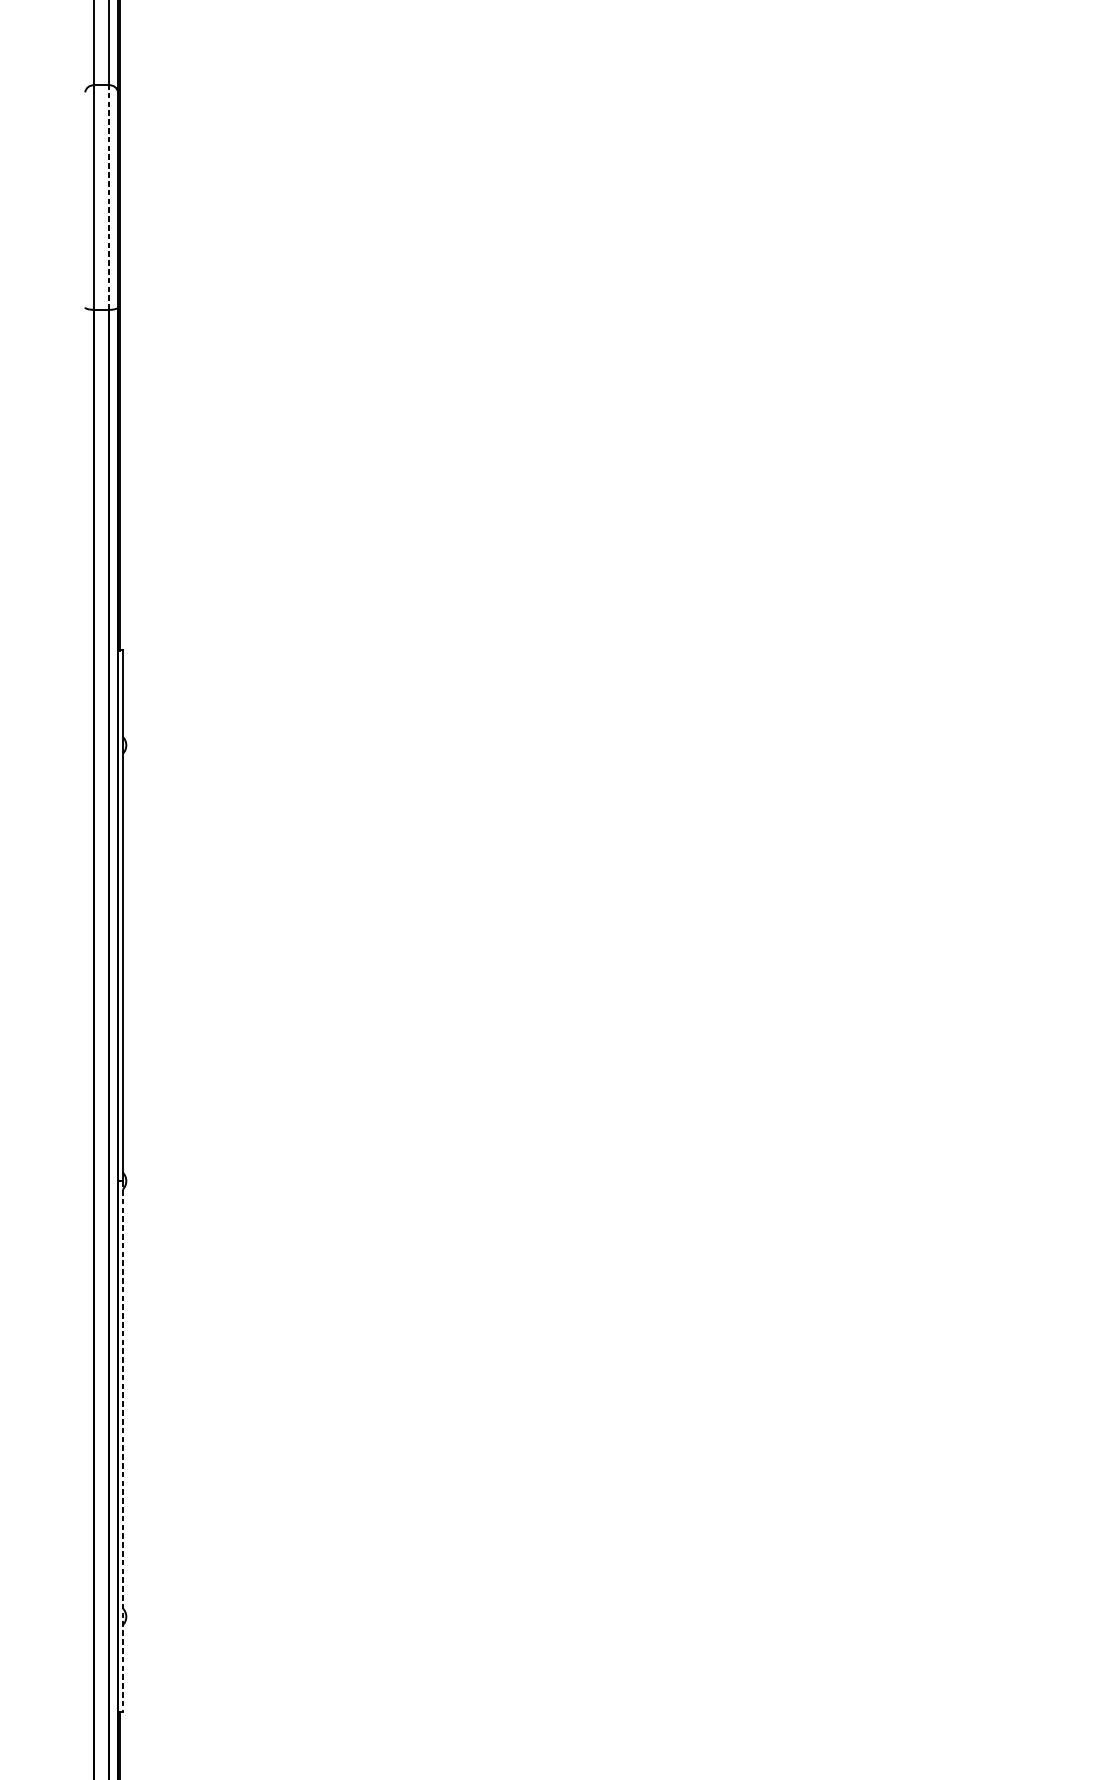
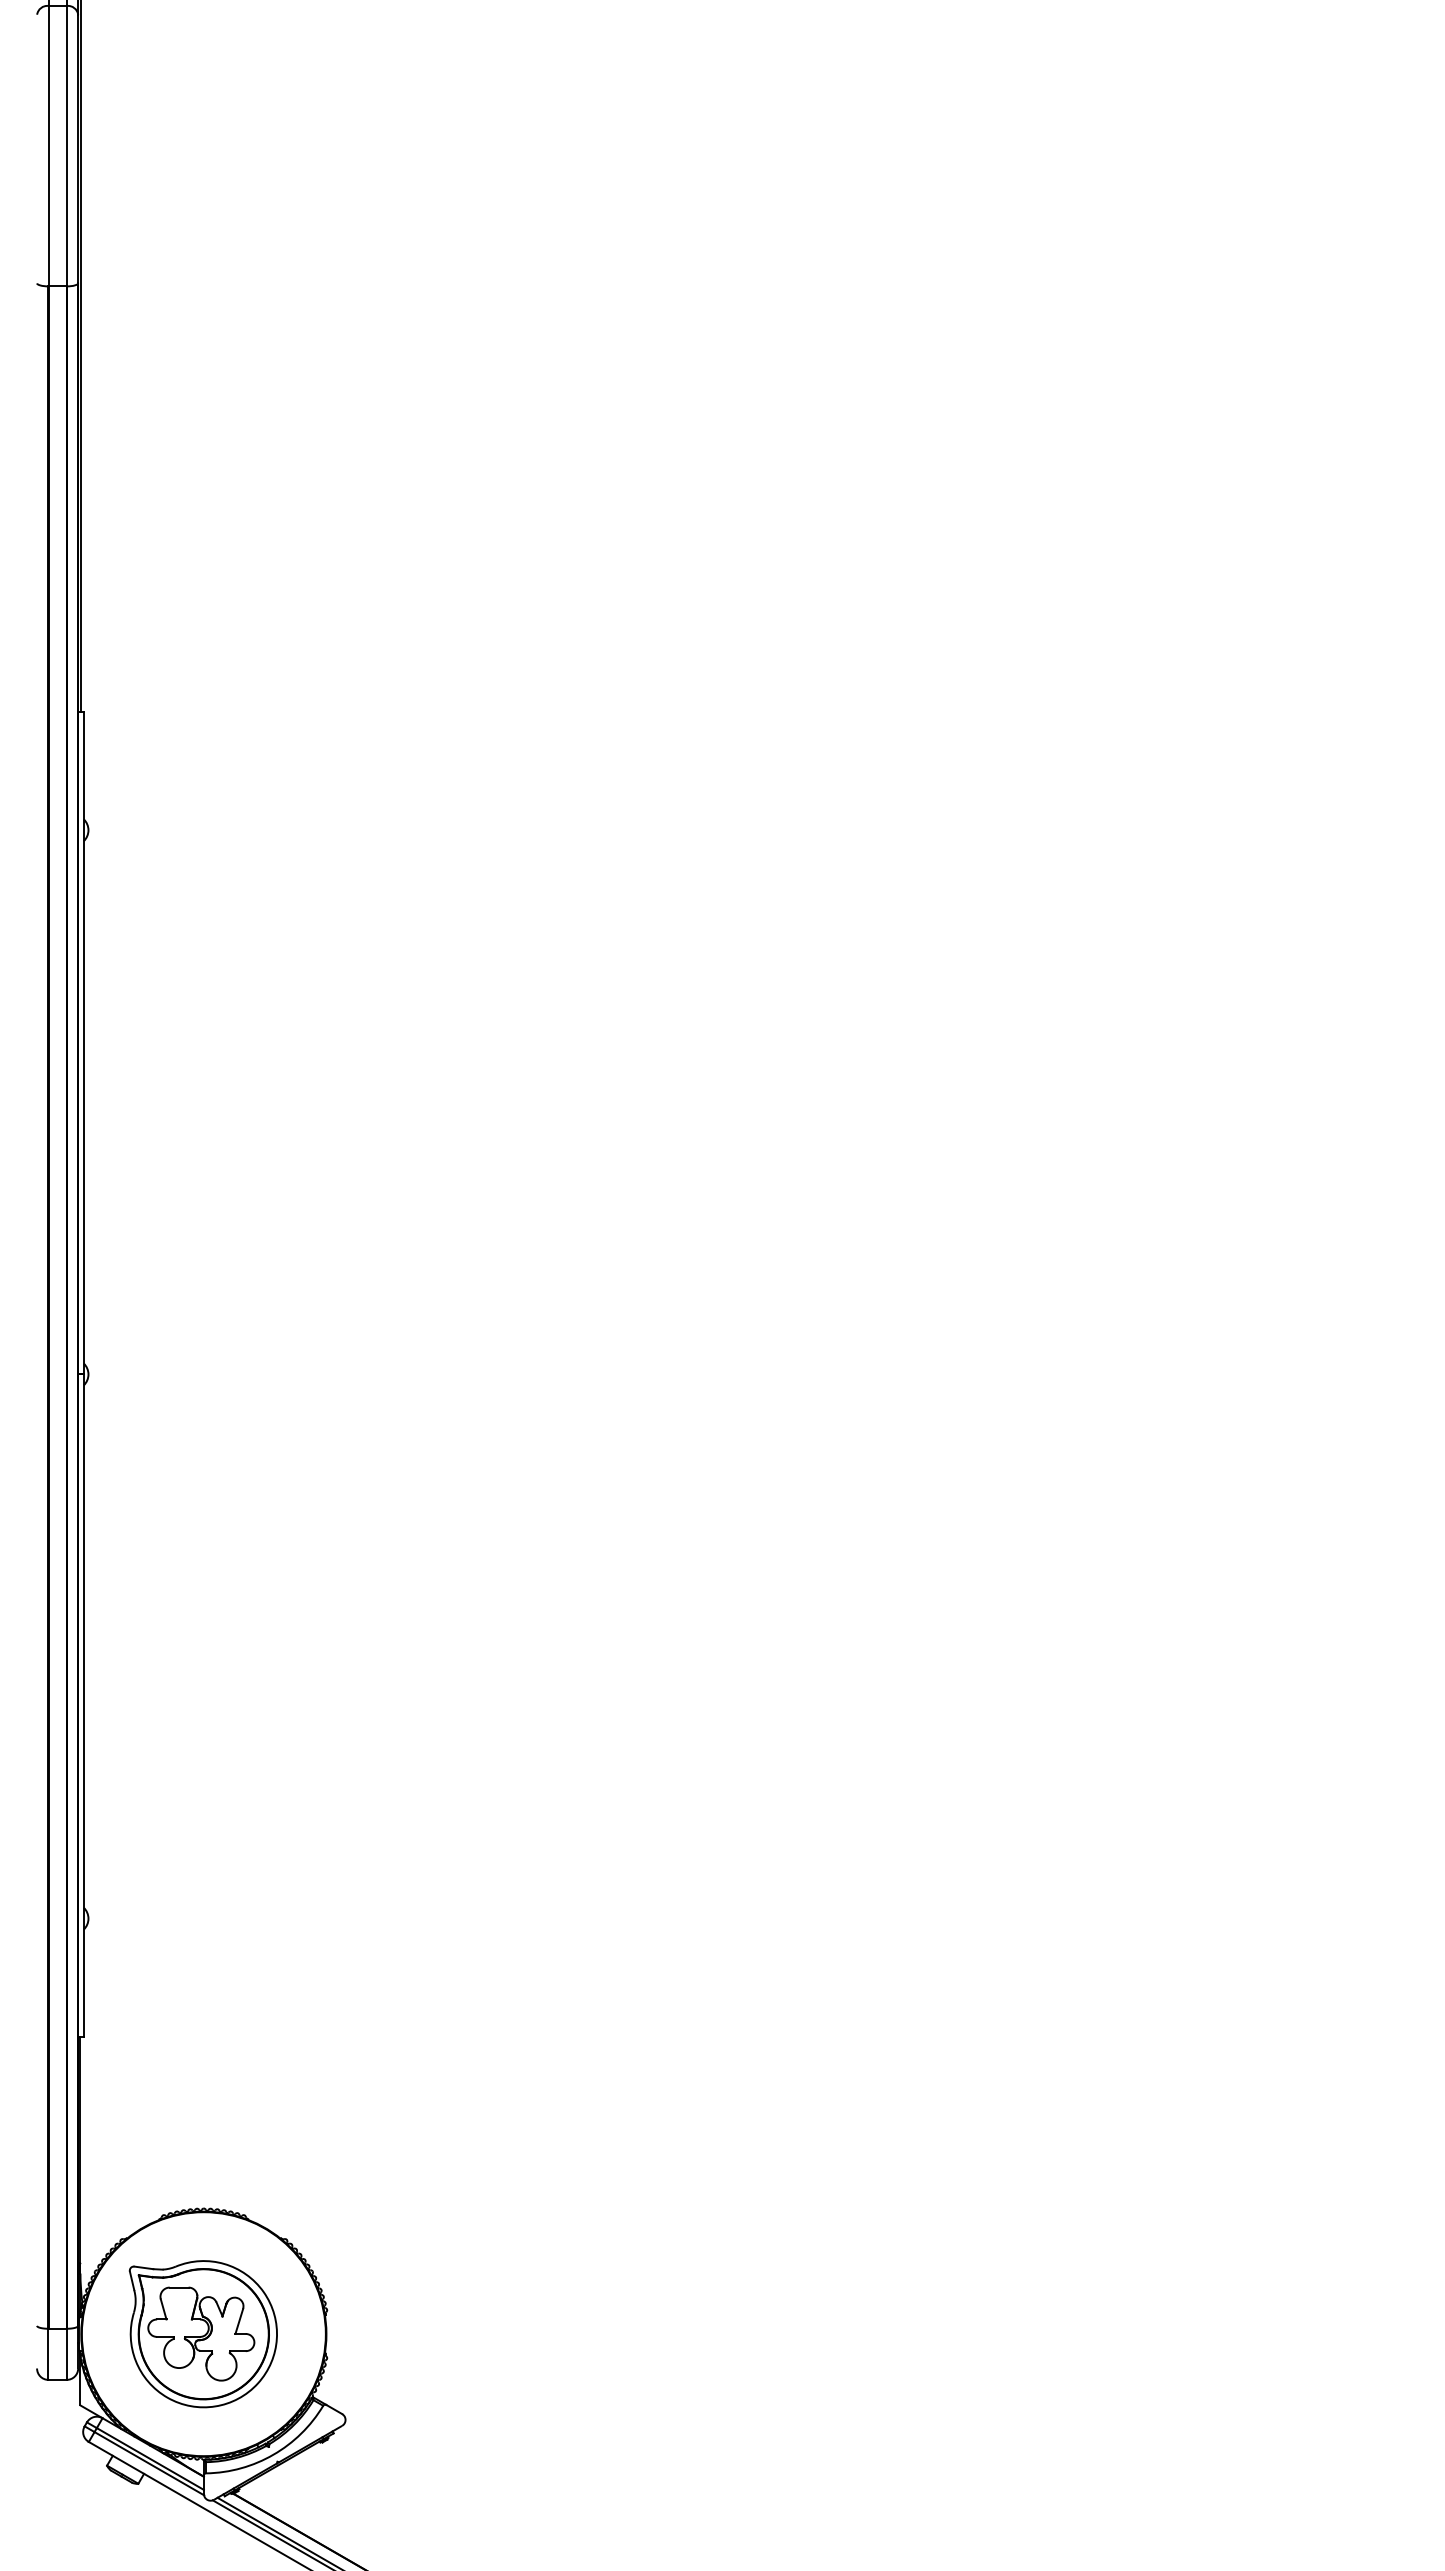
line: (108, 197) -> (66, 145), dashed -> solid
line: (122, 1446) -> (83, 1706), dashed -> solid

